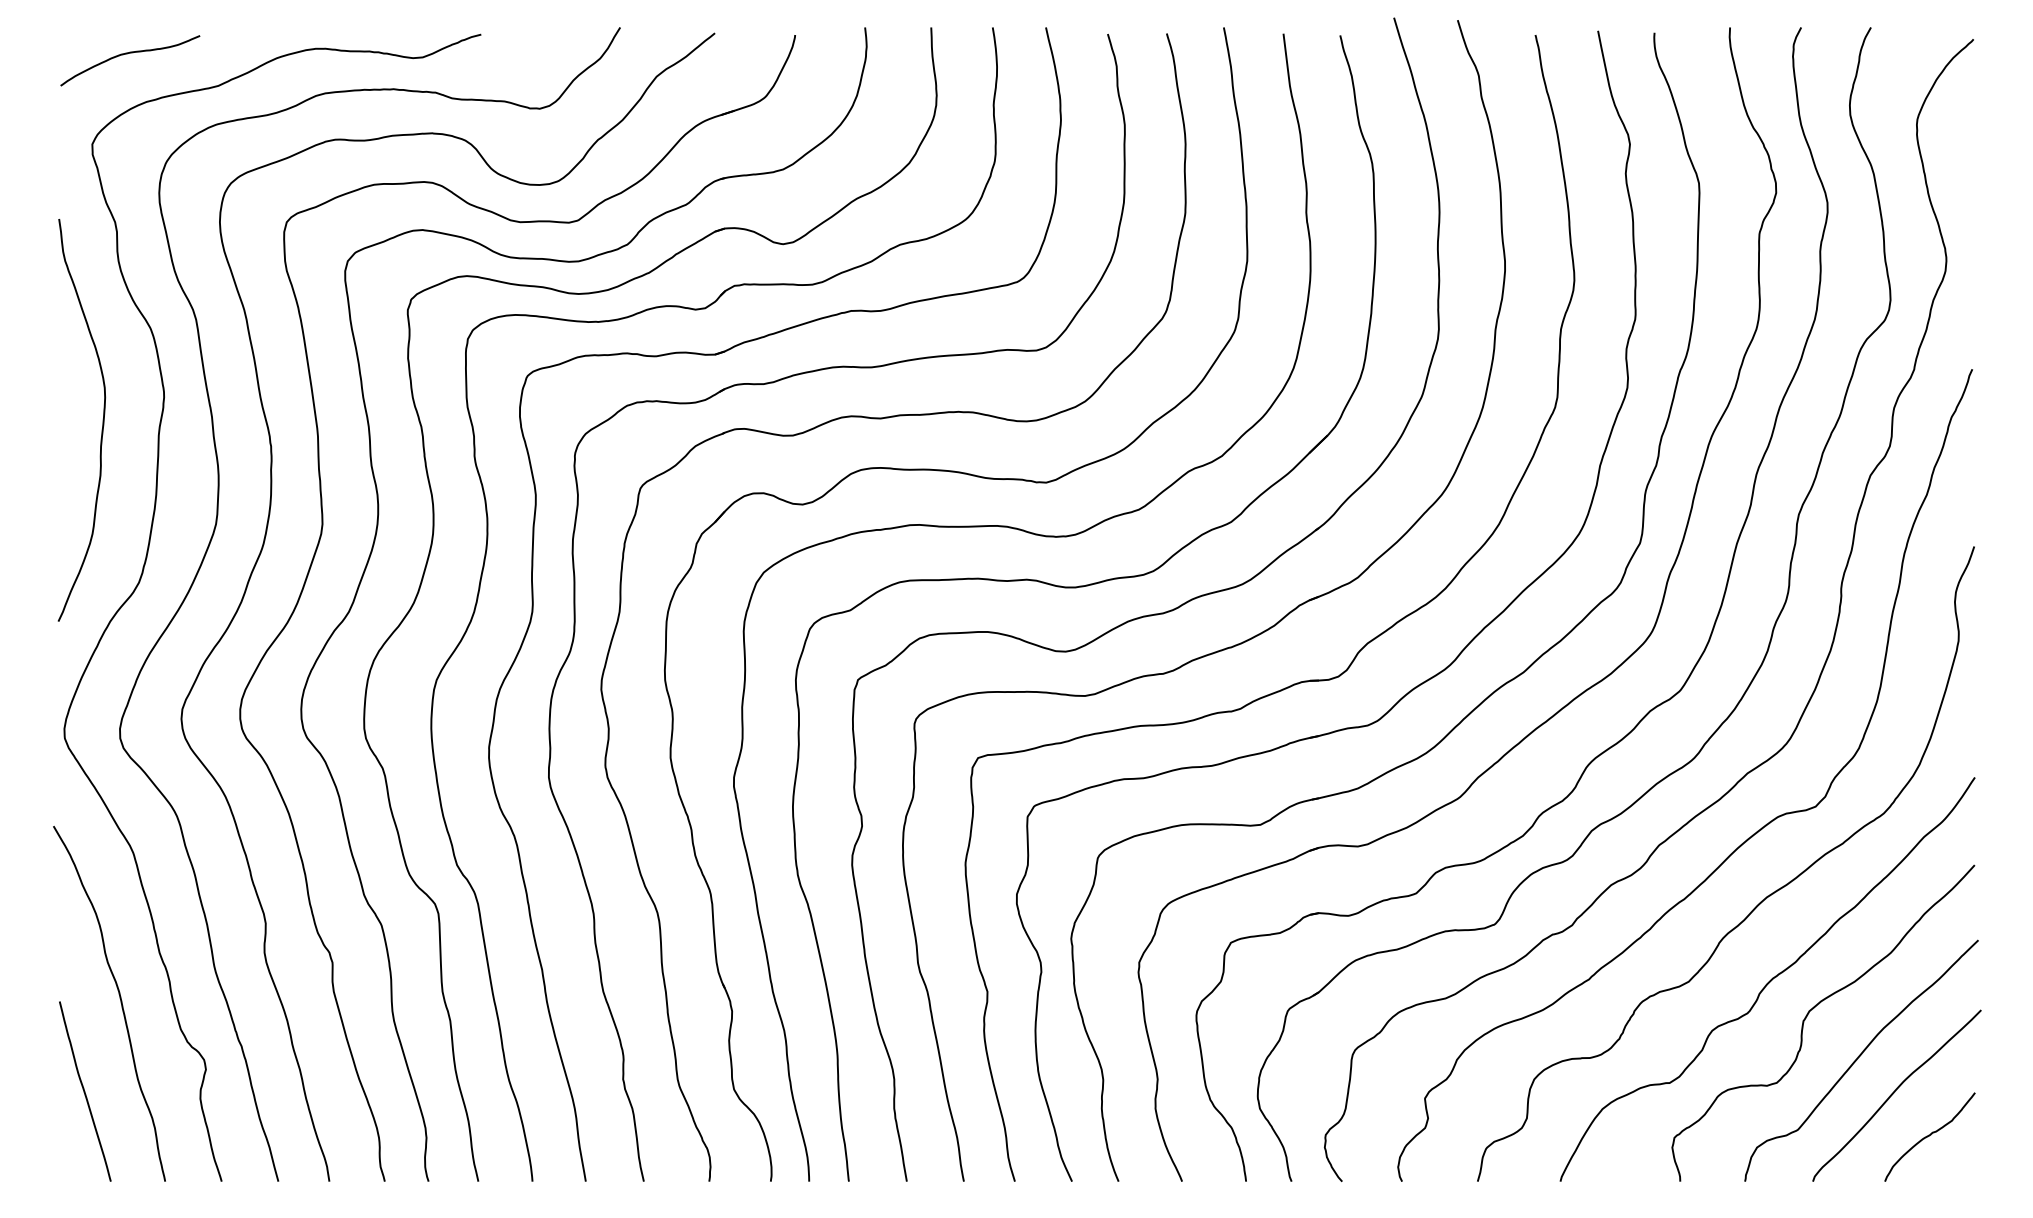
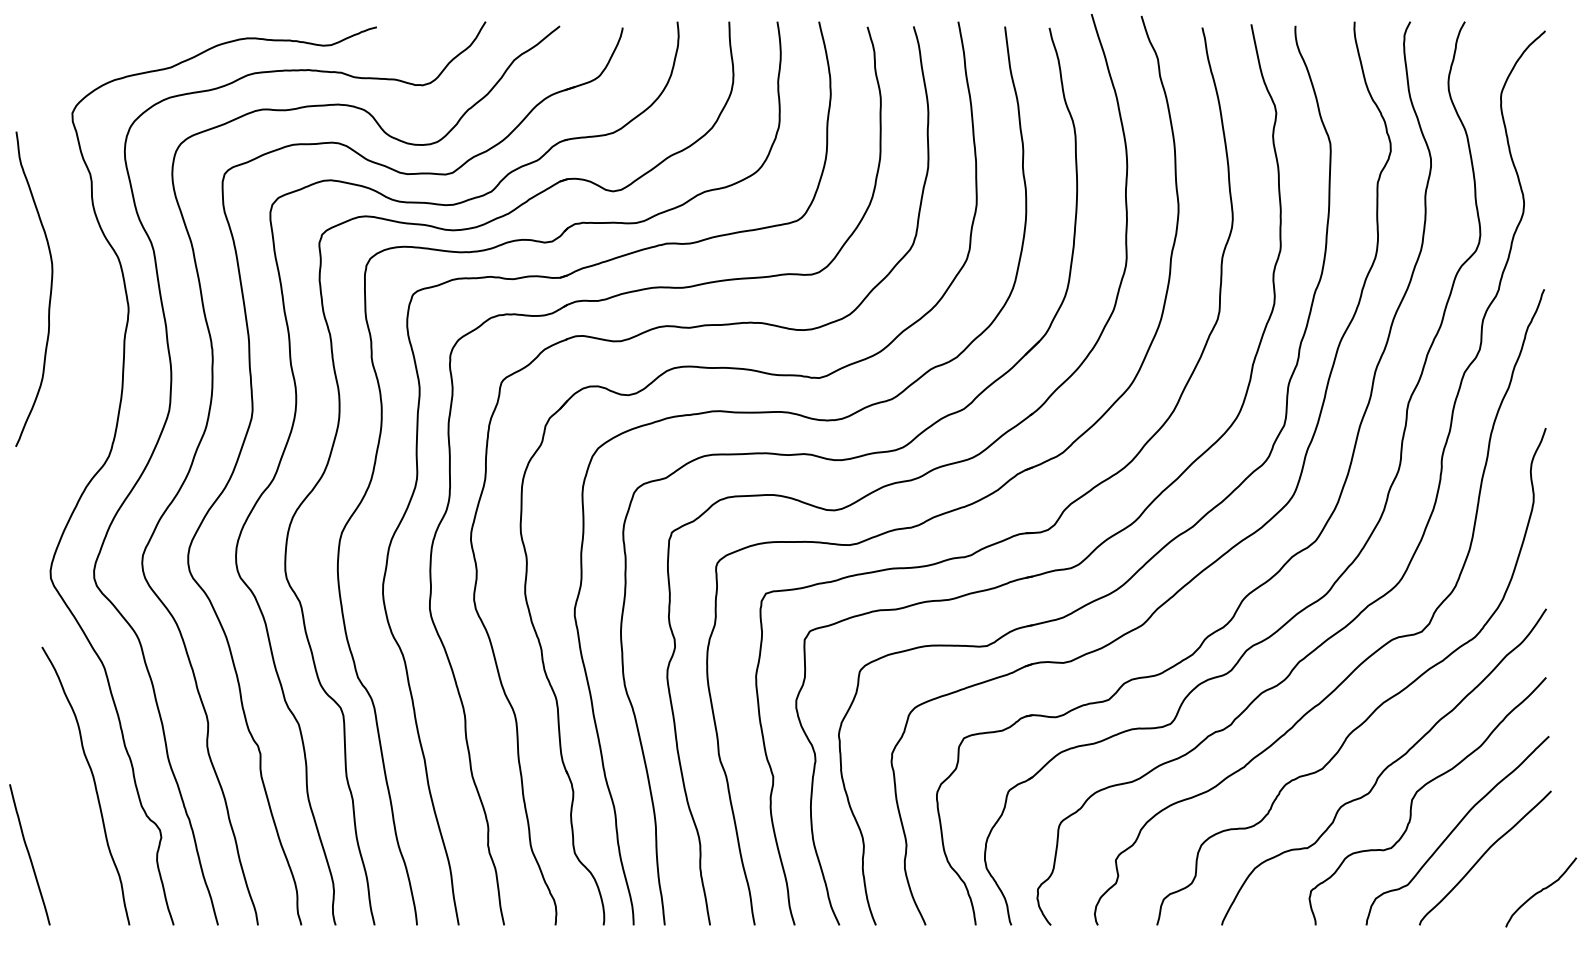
curve: (129, 54) -> (101, 42), removed
curve: (102, 419) -> (50, 288), moved
curve: (84, 1091) -> (29, 854), moved
curve: (1930, 1135) -> (1541, 891), moved

